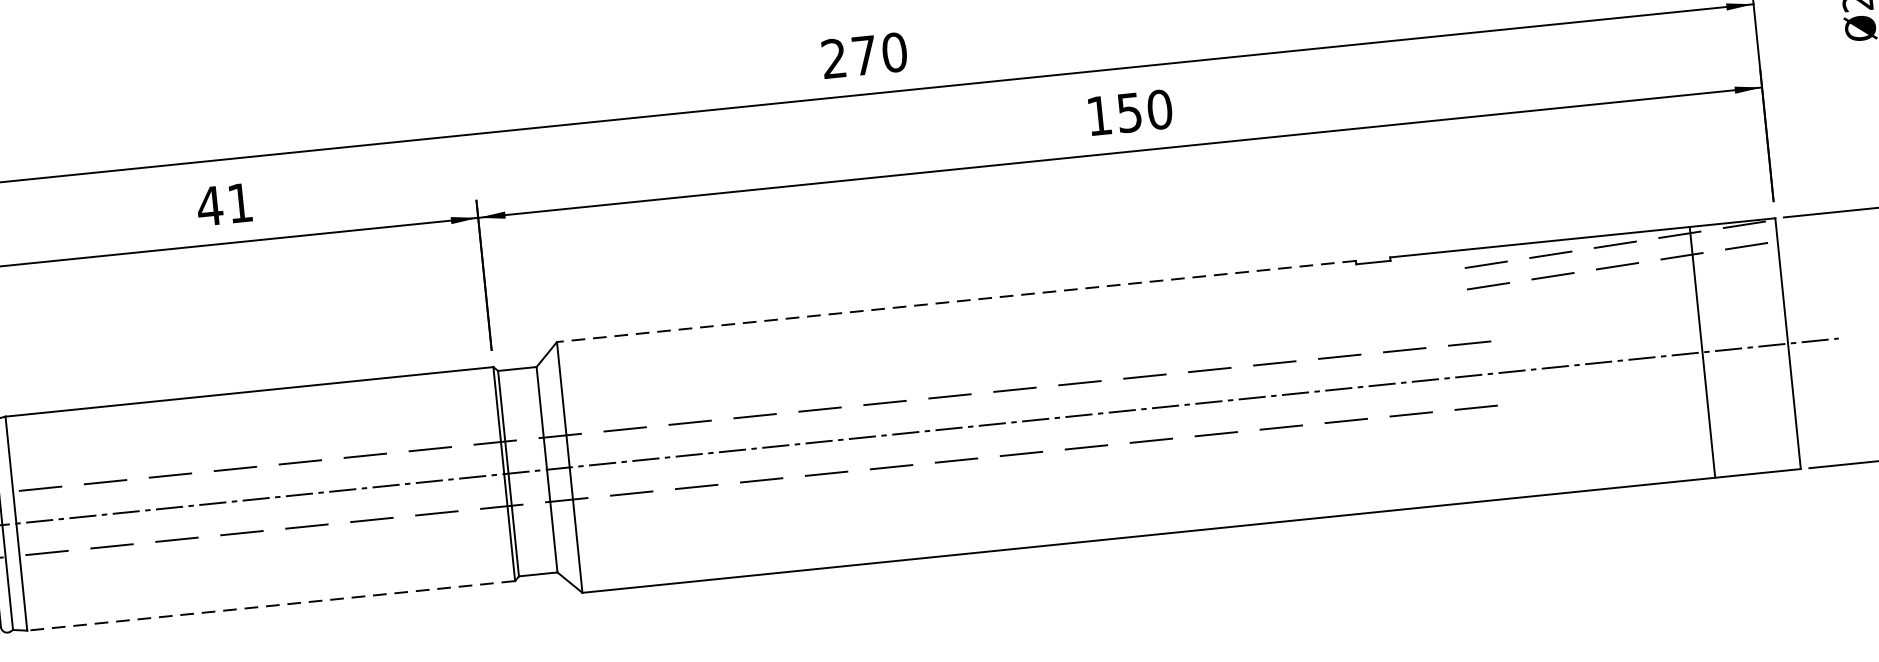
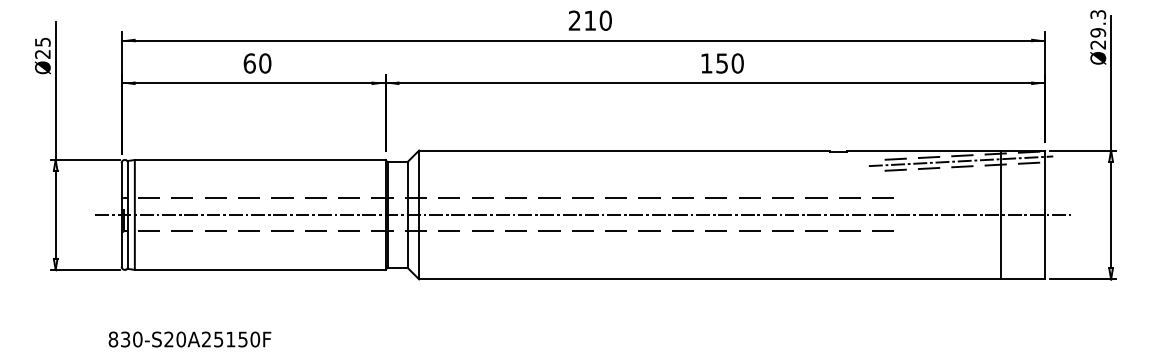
text: (862, 55) -> (589, 20), 270 -> 210
text: (225, 204) -> (257, 63), 41 -> 60
line: (1612, 256) -> (960, 161), added
line: (954, 301) -> (623, 150), dashed -> solid
line: (269, 605) -> (259, 269), dashed -> solid

